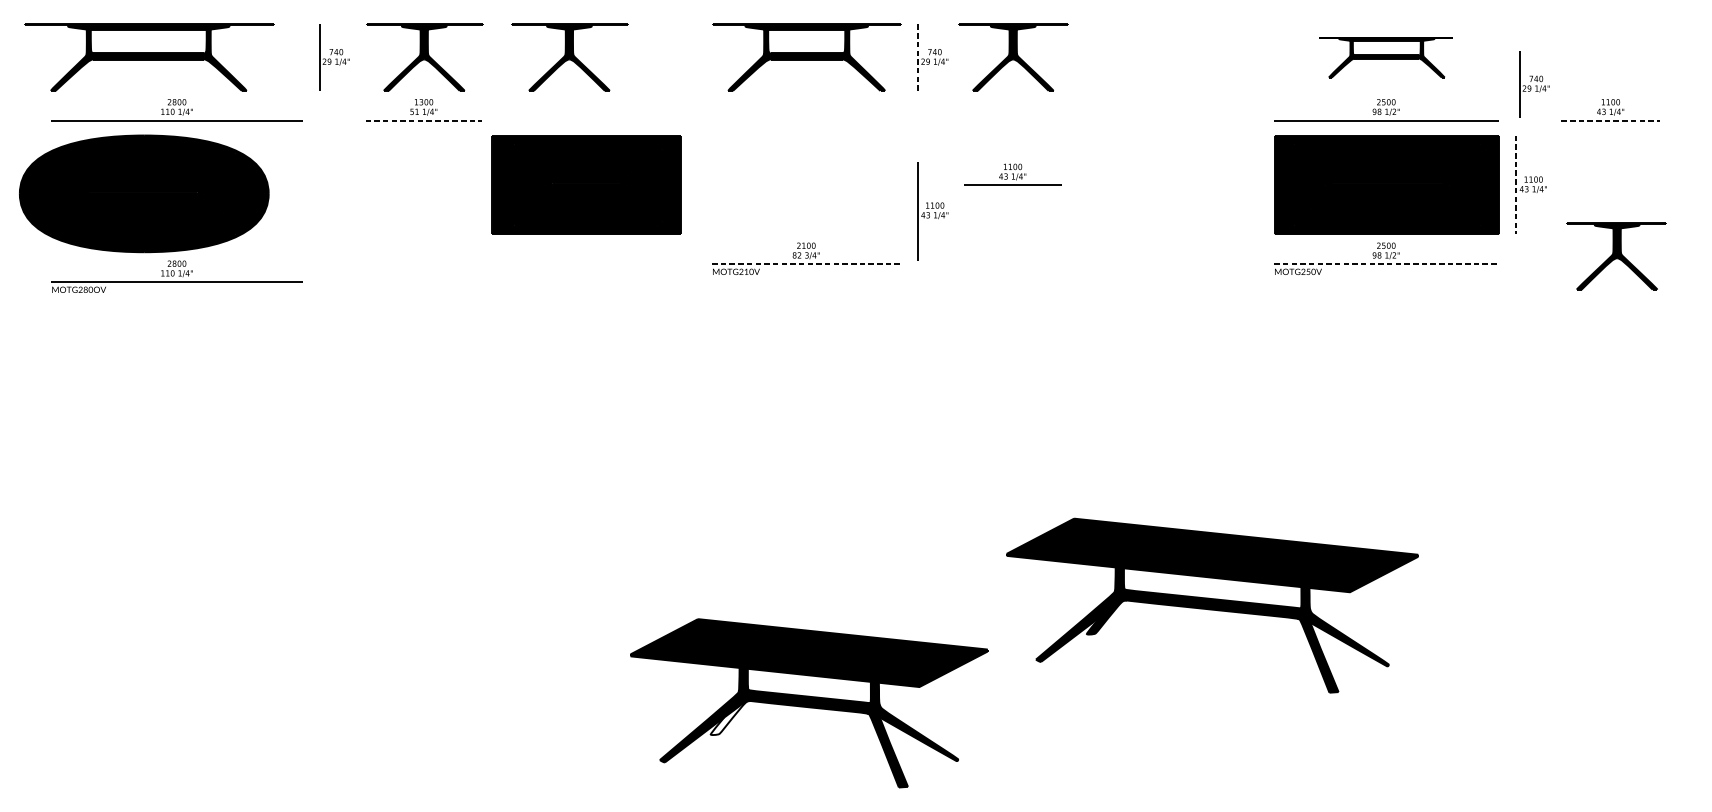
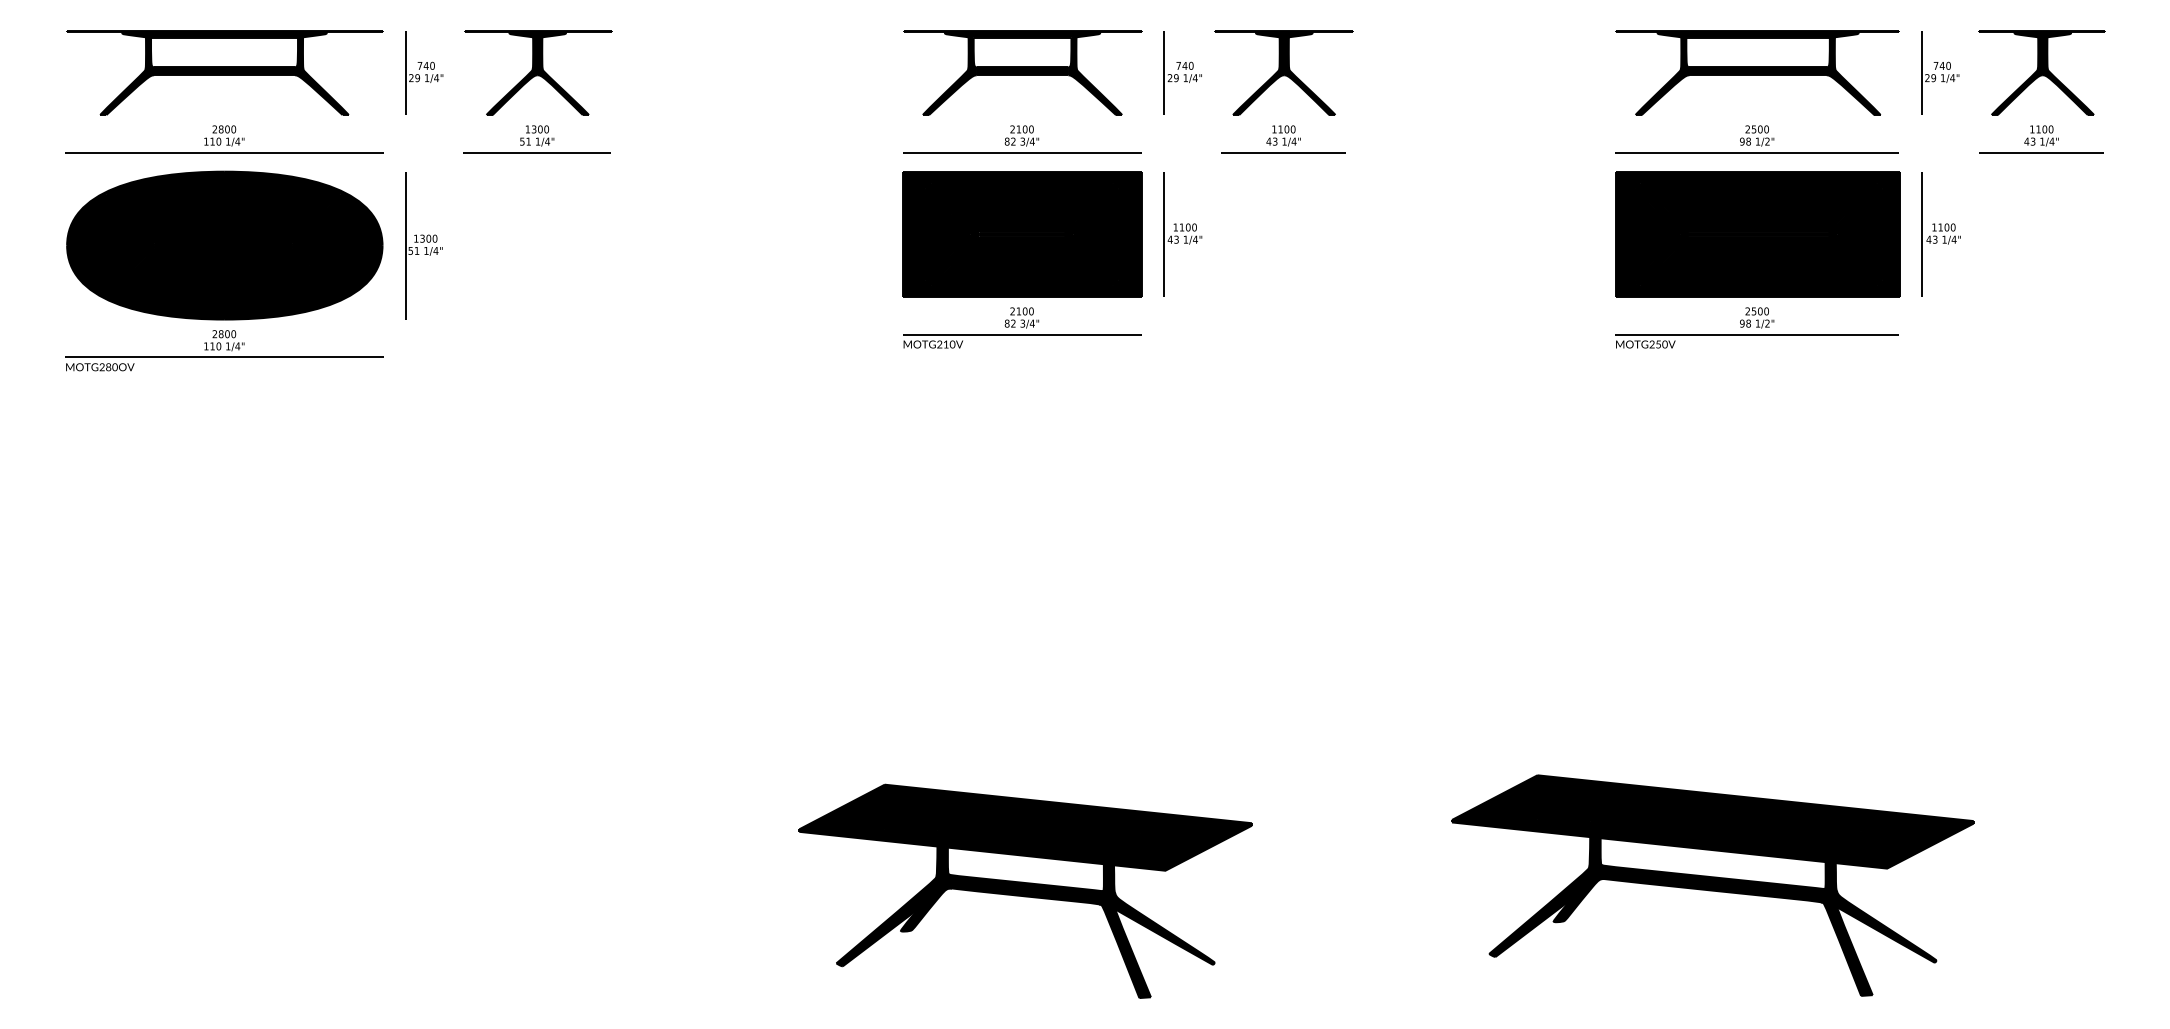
part: (148, 57) -> (224, 72), moved
part: (570, 57) -> (722, 72), removed
part: (1386, 57) -> (1757, 72), size x1.67
line: (917, 58) -> (1163, 73), dashed -> solid
part: (1534, 84) -> (1940, 72), moved
part: (806, 110) -> (1022, 139), added
line: (424, 120) -> (537, 152), dashed -> solid
line: (1610, 120) -> (2041, 152), dashed -> solid
part: (1012, 174) -> (1283, 139), moved
part: (586, 185) -> (1022, 234), moved
line: (1515, 185) -> (1921, 234), dashed -> solid
part: (144, 193) -> (224, 245), moved
part: (334, 193) -> (423, 245), added
part: (932, 211) -> (1182, 234), moved
part: (1616, 256) -> (2041, 72), moved
line: (806, 263) -> (1022, 334), dashed -> solid
line: (1386, 263) -> (1757, 334), dashed -> solid
part: (1212, 605) -> (1712, 885), moved
fill: (730, 717) -> (925, 909), added

